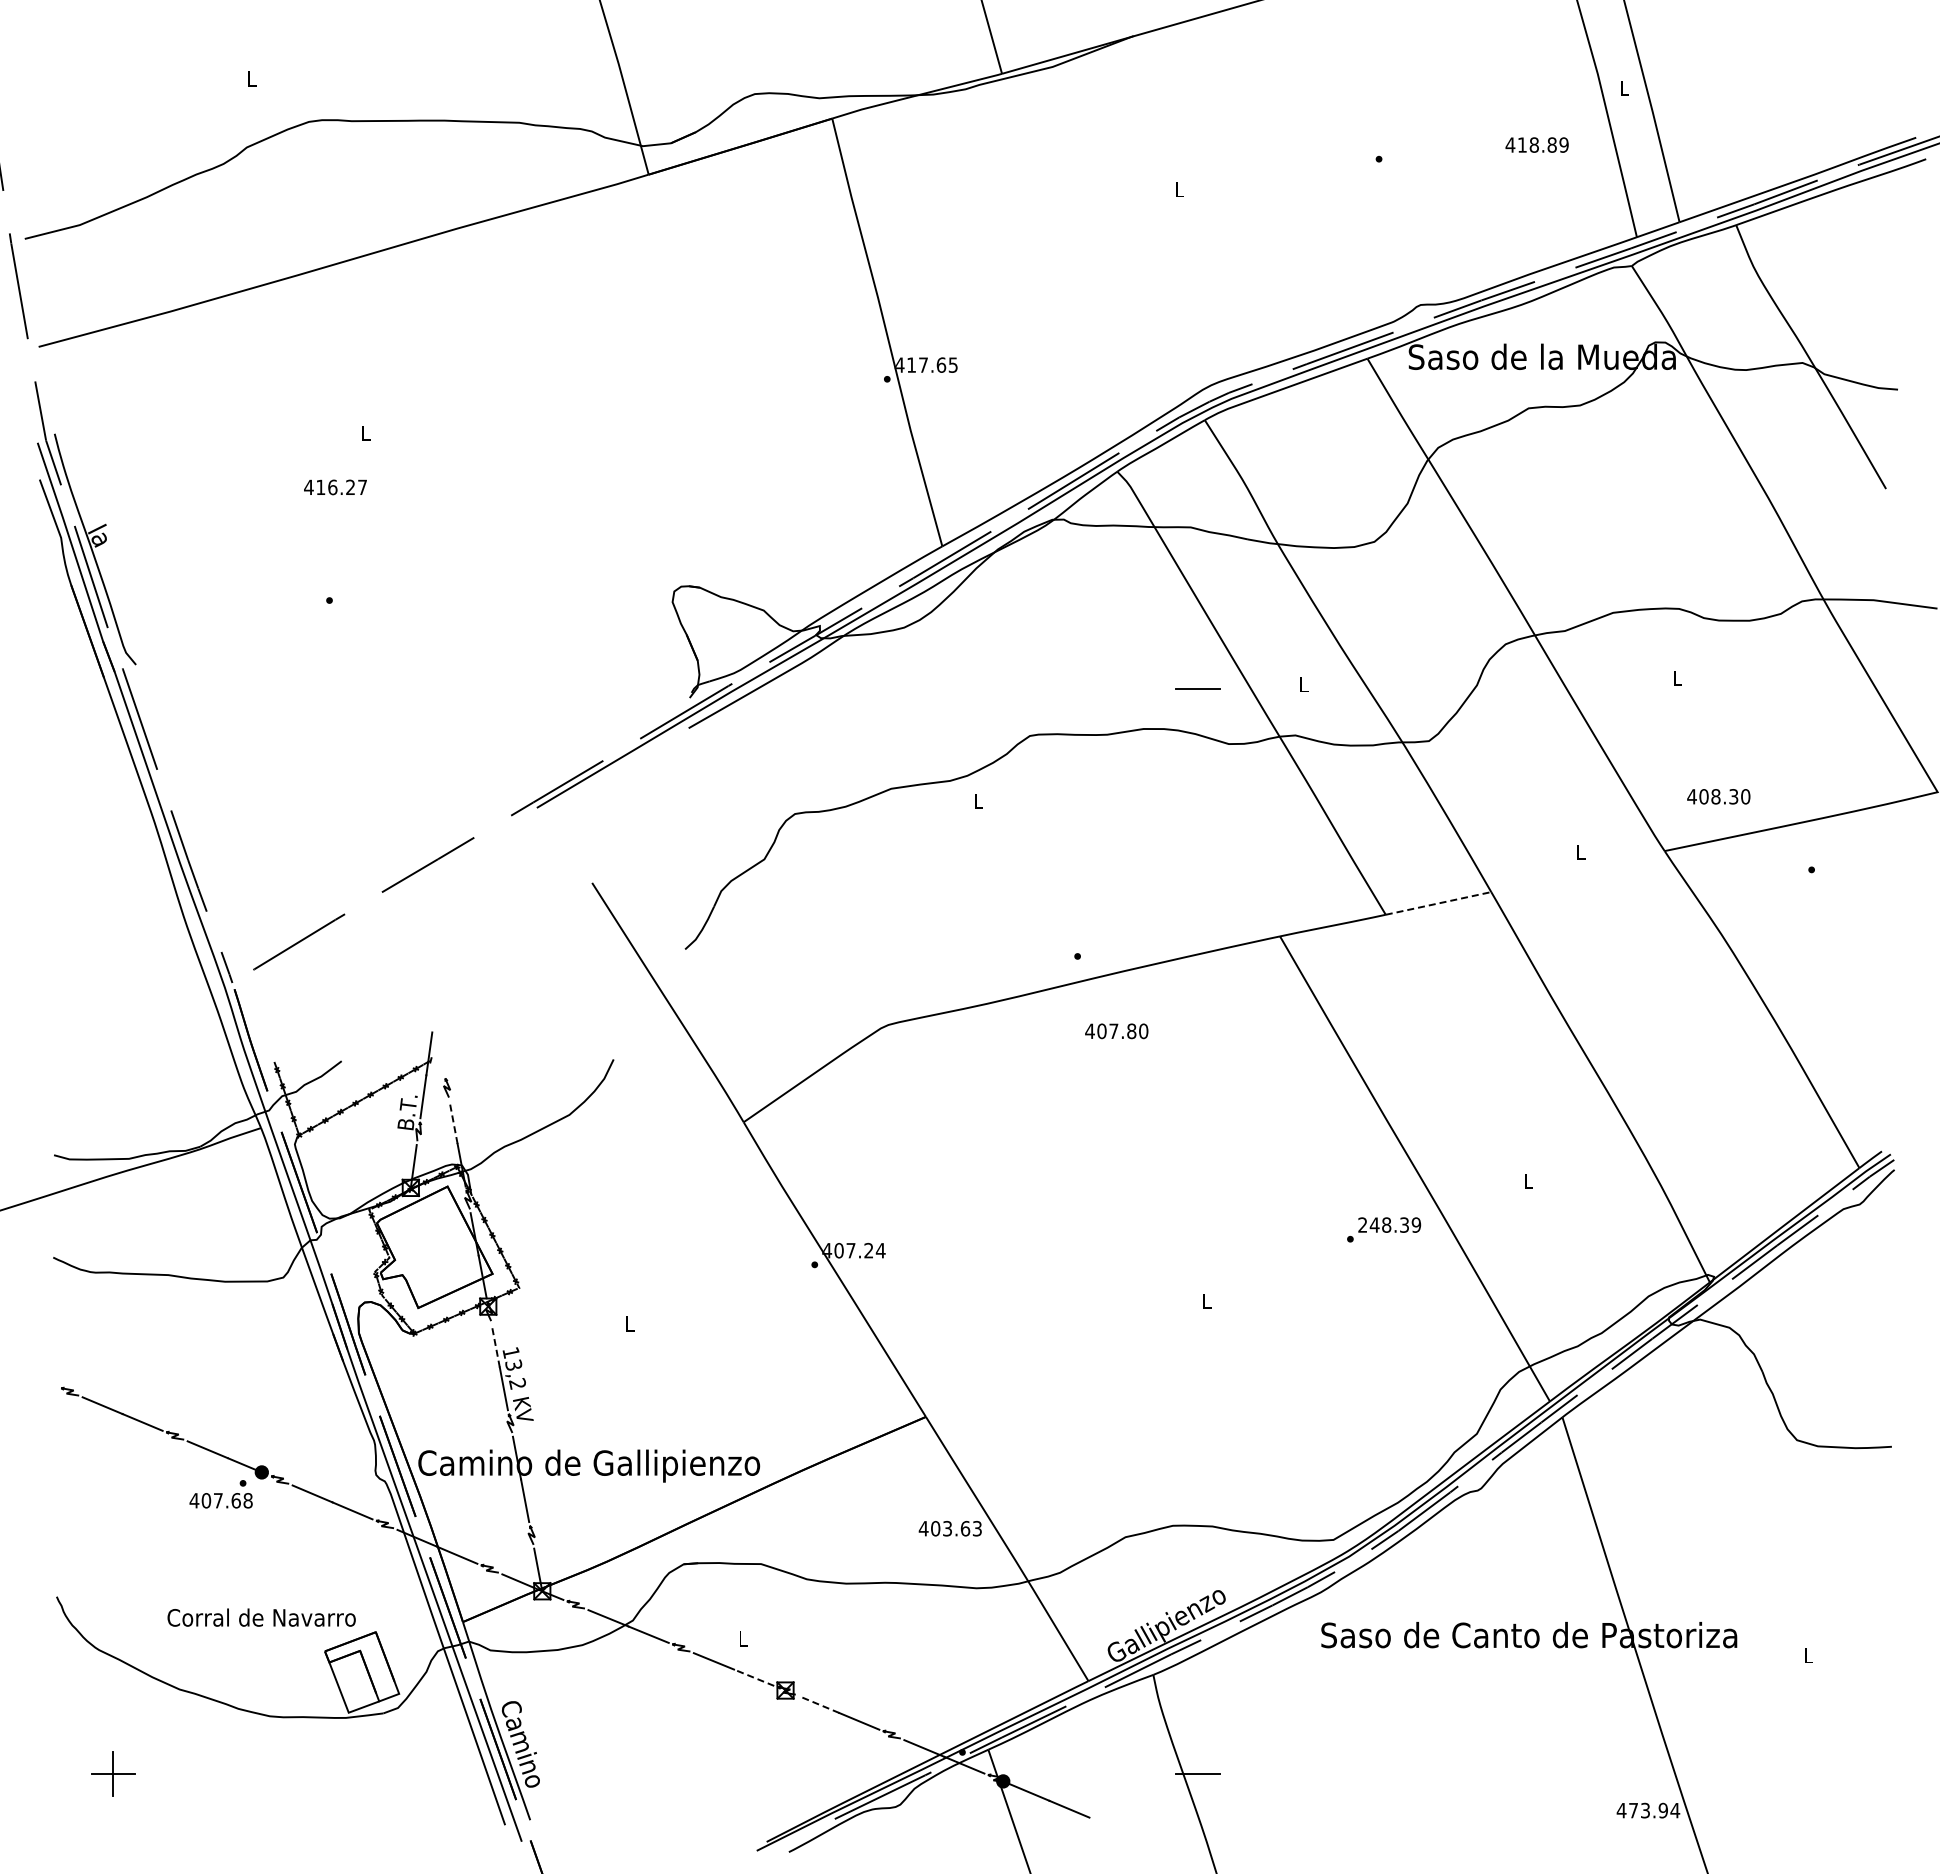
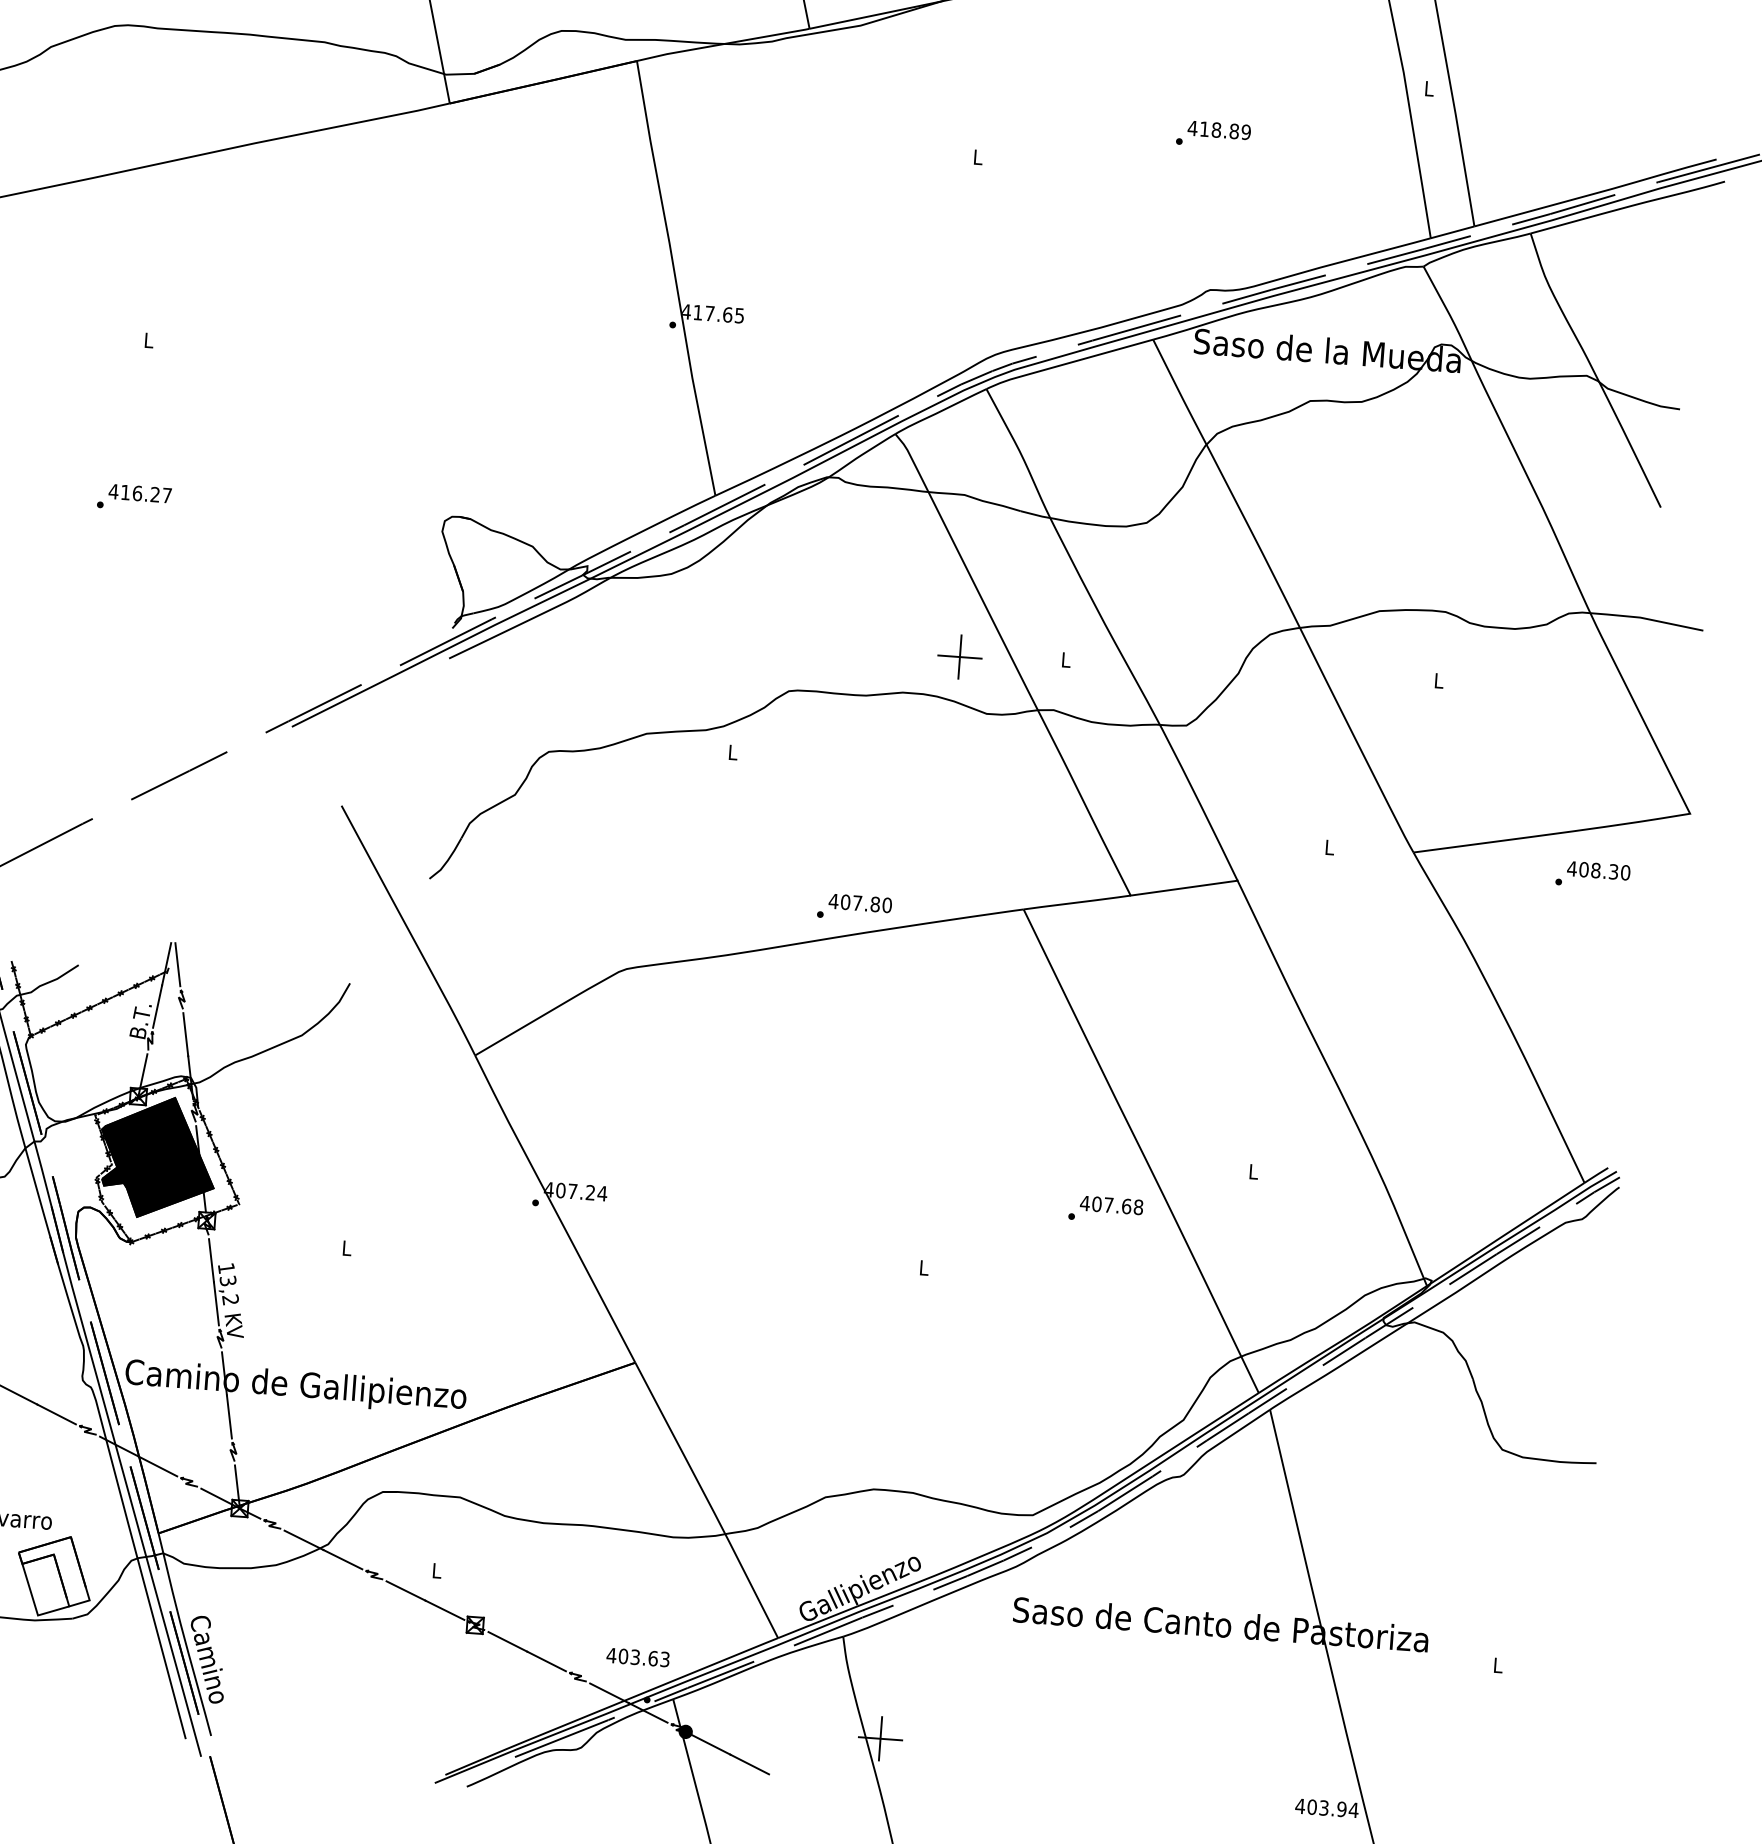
text: (1536, 144) -> (1218, 129), moved
text: (335, 487) -> (140, 493), moved
line: (1198, 689) -> (960, 657), added
text: (1718, 796) -> (1598, 870), moved
line: (1438, 903) -> (1184, 888), dashed -> solid
text: (1116, 1031) -> (860, 903), moved
line: (440, 1053) -> (177, 964), added
line: (453, 1122) -> (185, 1034), dashed -> solid
text: (1389, 1224) -> (1111, 1204), 248.39 -> 407.68
fill: (434, 1247) -> (157, 1157), added
line: (495, 1346) -> (211, 1260), dashed -> solid
text: (949, 1528) -> (637, 1657), moved
line: (754, 1677) -> (445, 1610), dashed -> solid
line: (819, 1704) -> (508, 1641), dashed -> solid
line: (1198, 1773) -> (881, 1738), added
text: (1633, 1810) -> (1312, 1807), 473.94 -> 403.94

